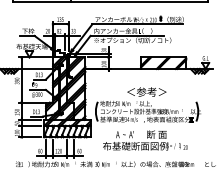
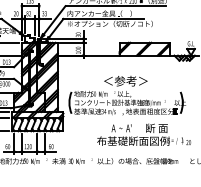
text: (145, 140) -> (144, 134), moved

